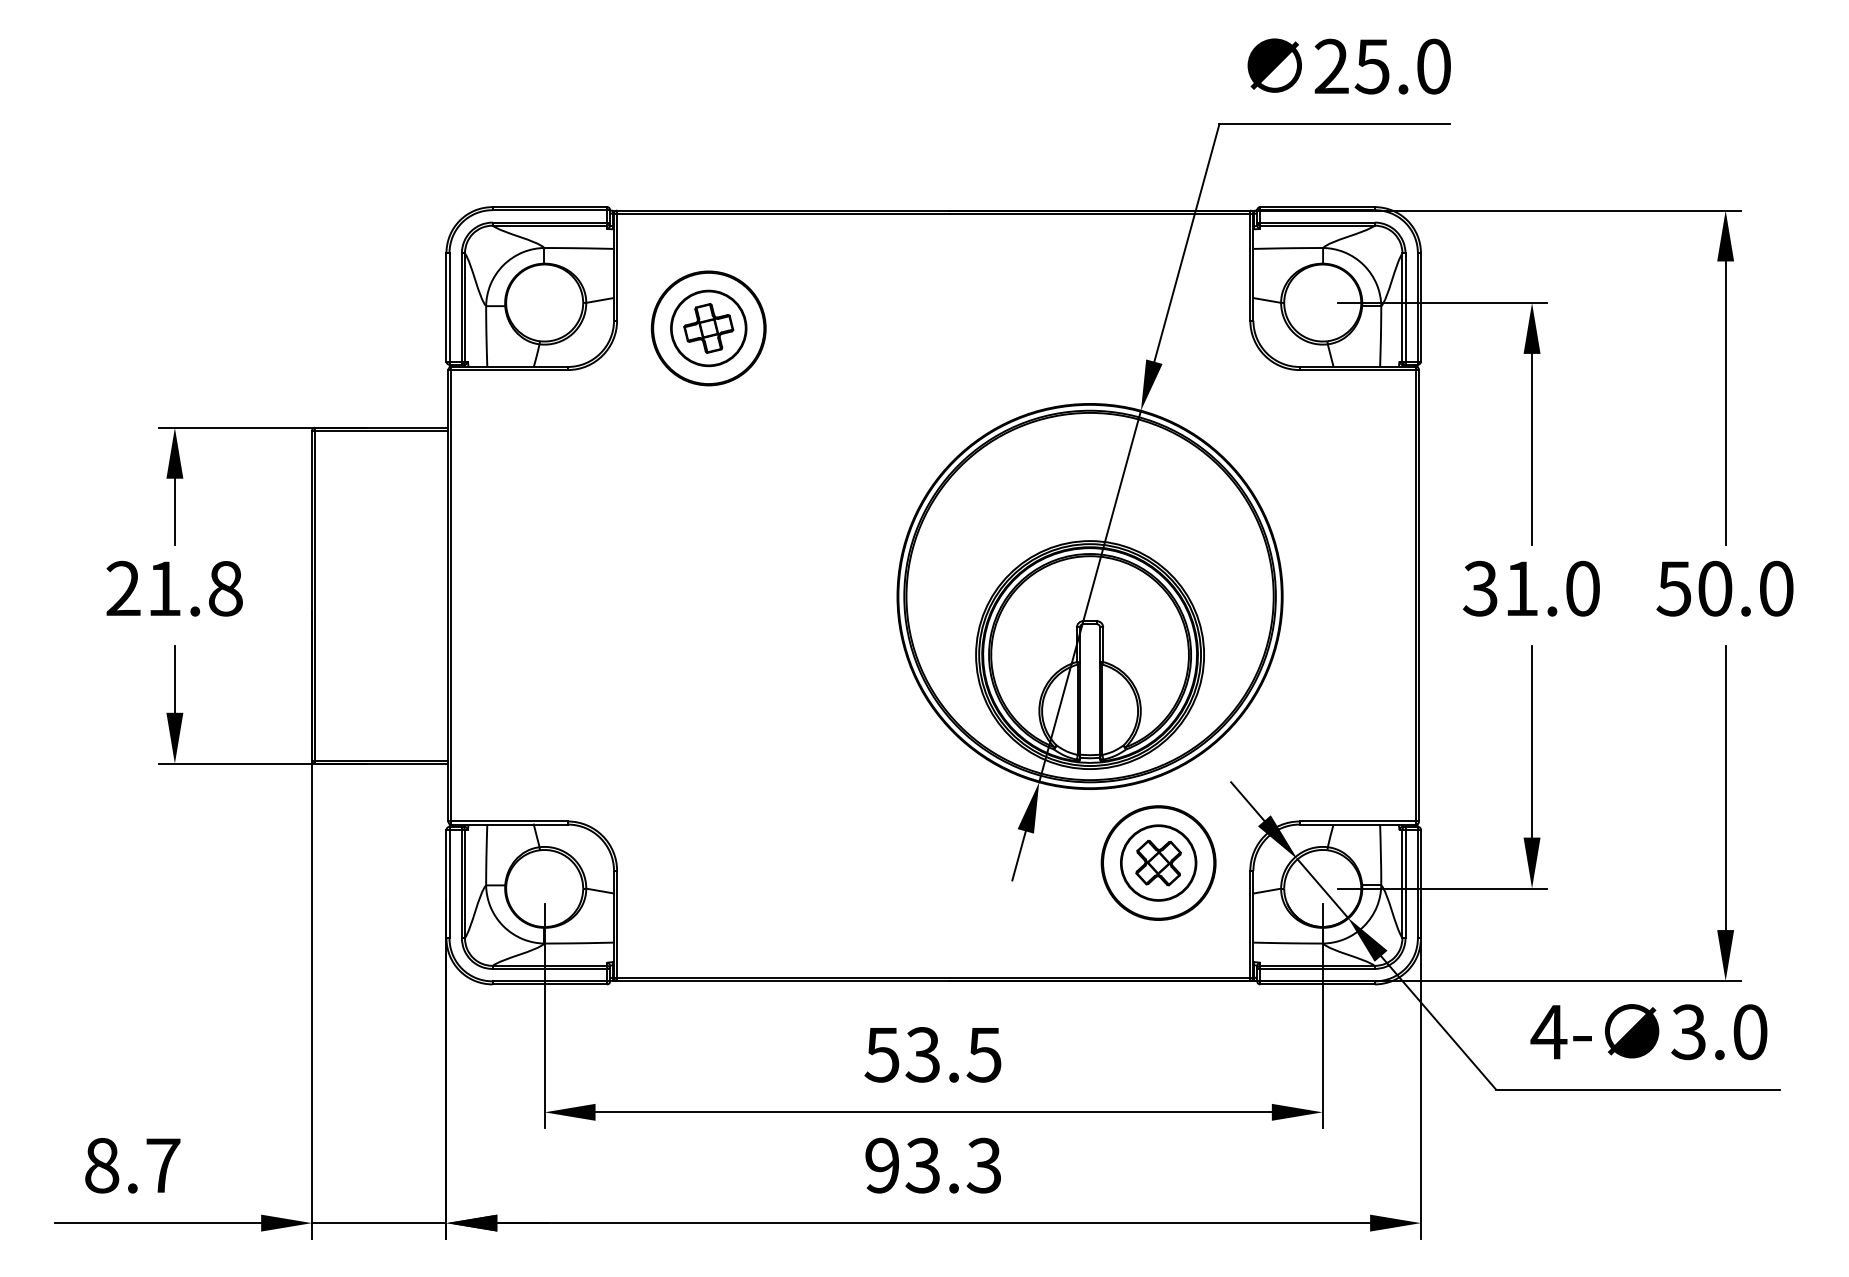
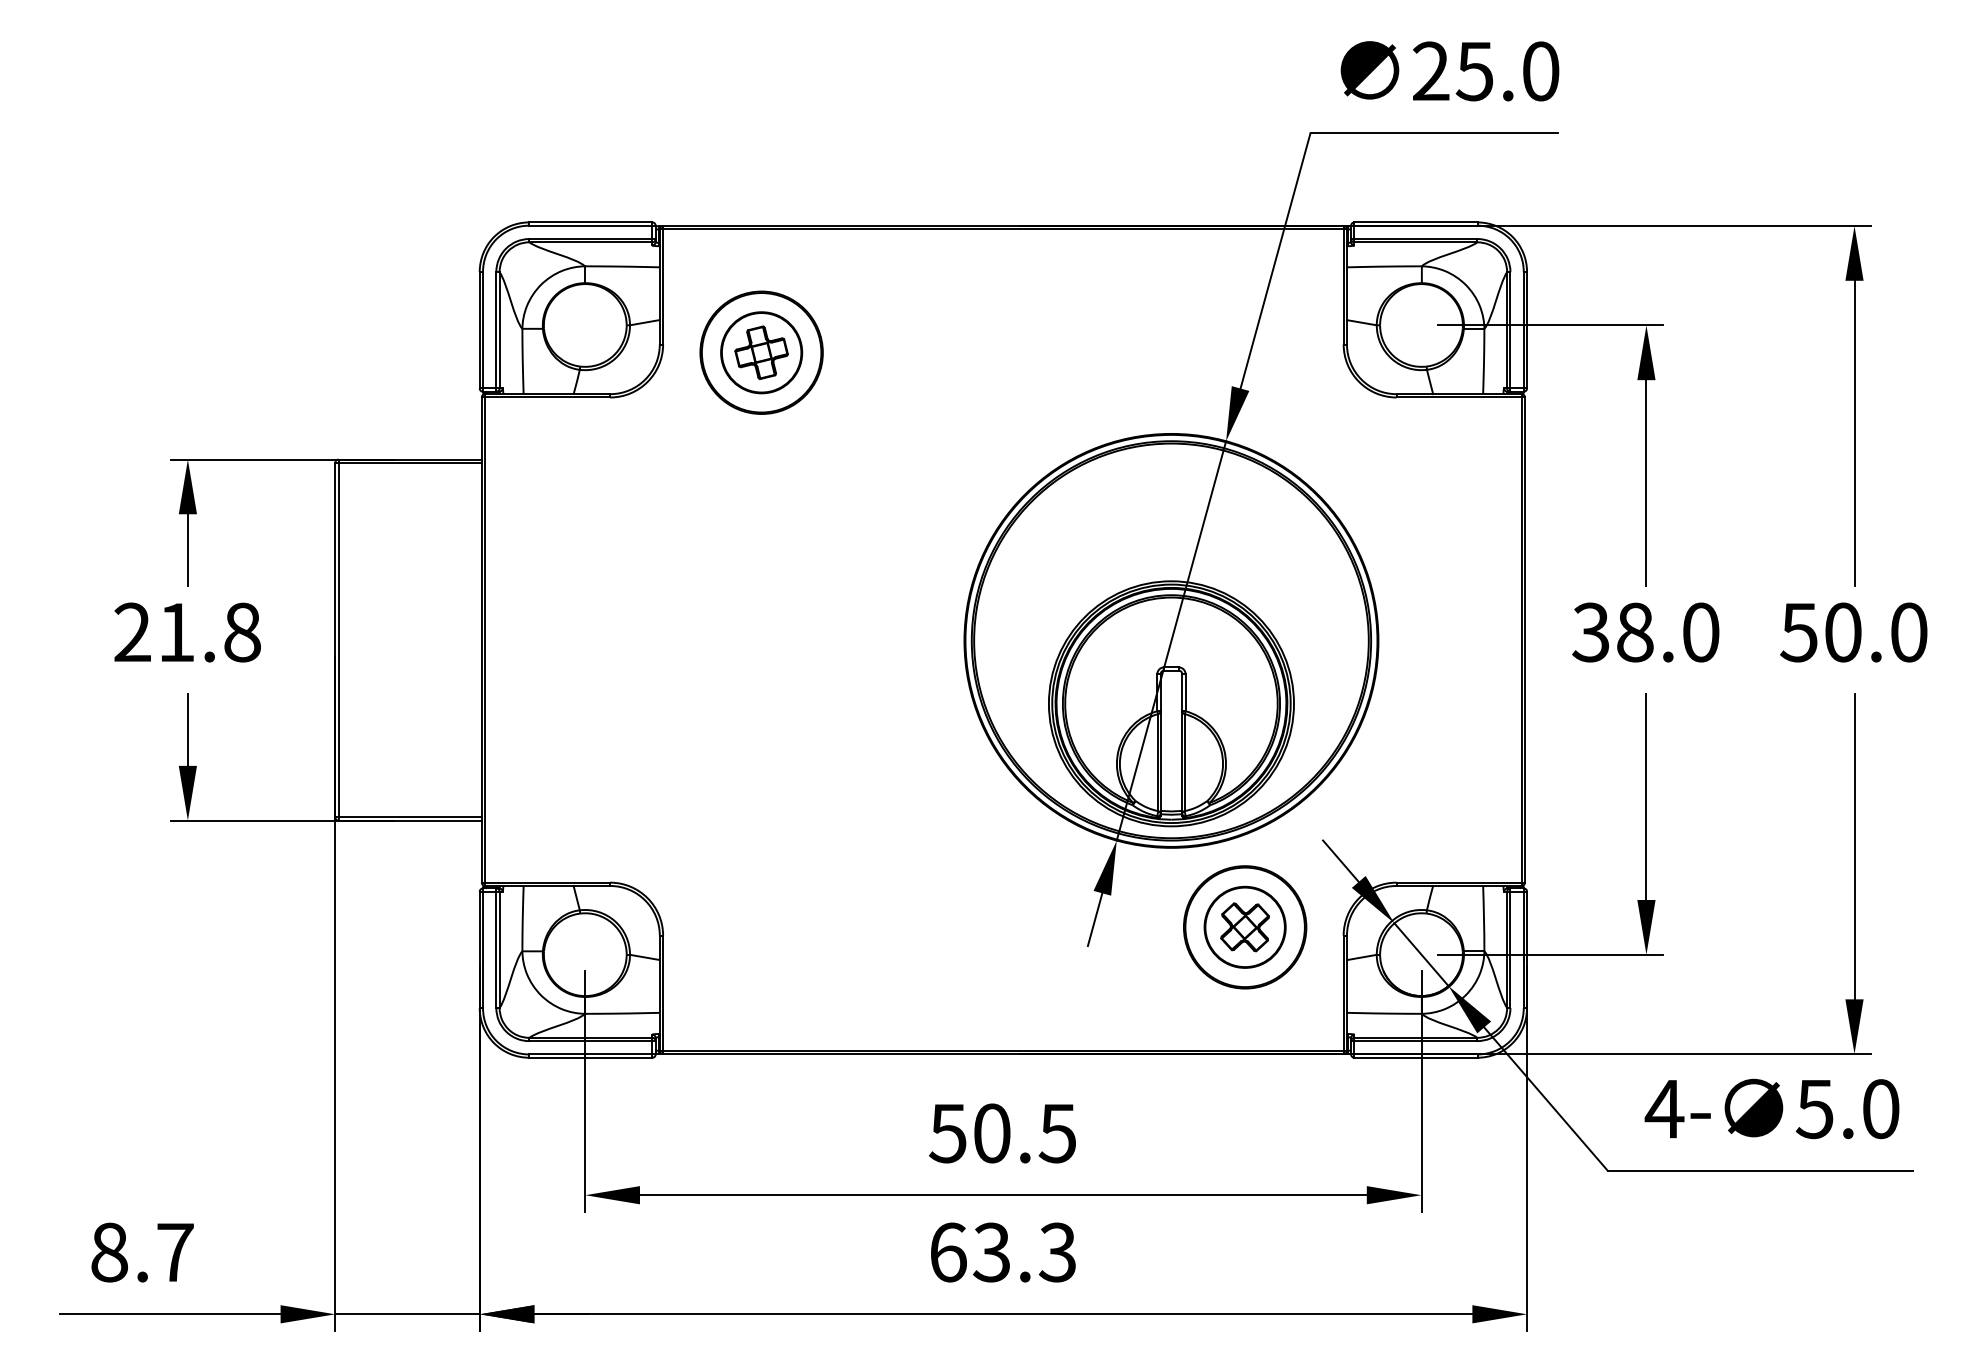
text: (1521, 588) -> (1635, 632), 31.0 -> 38.0
text: (1688, 1031) -> (1814, 1108), 3.0 -> 5.0
text: (922, 1054) -> (991, 1133), 53.5 -> 50.5
text: (882, 1165) -> (948, 1252), 93.3 -> 63.3

